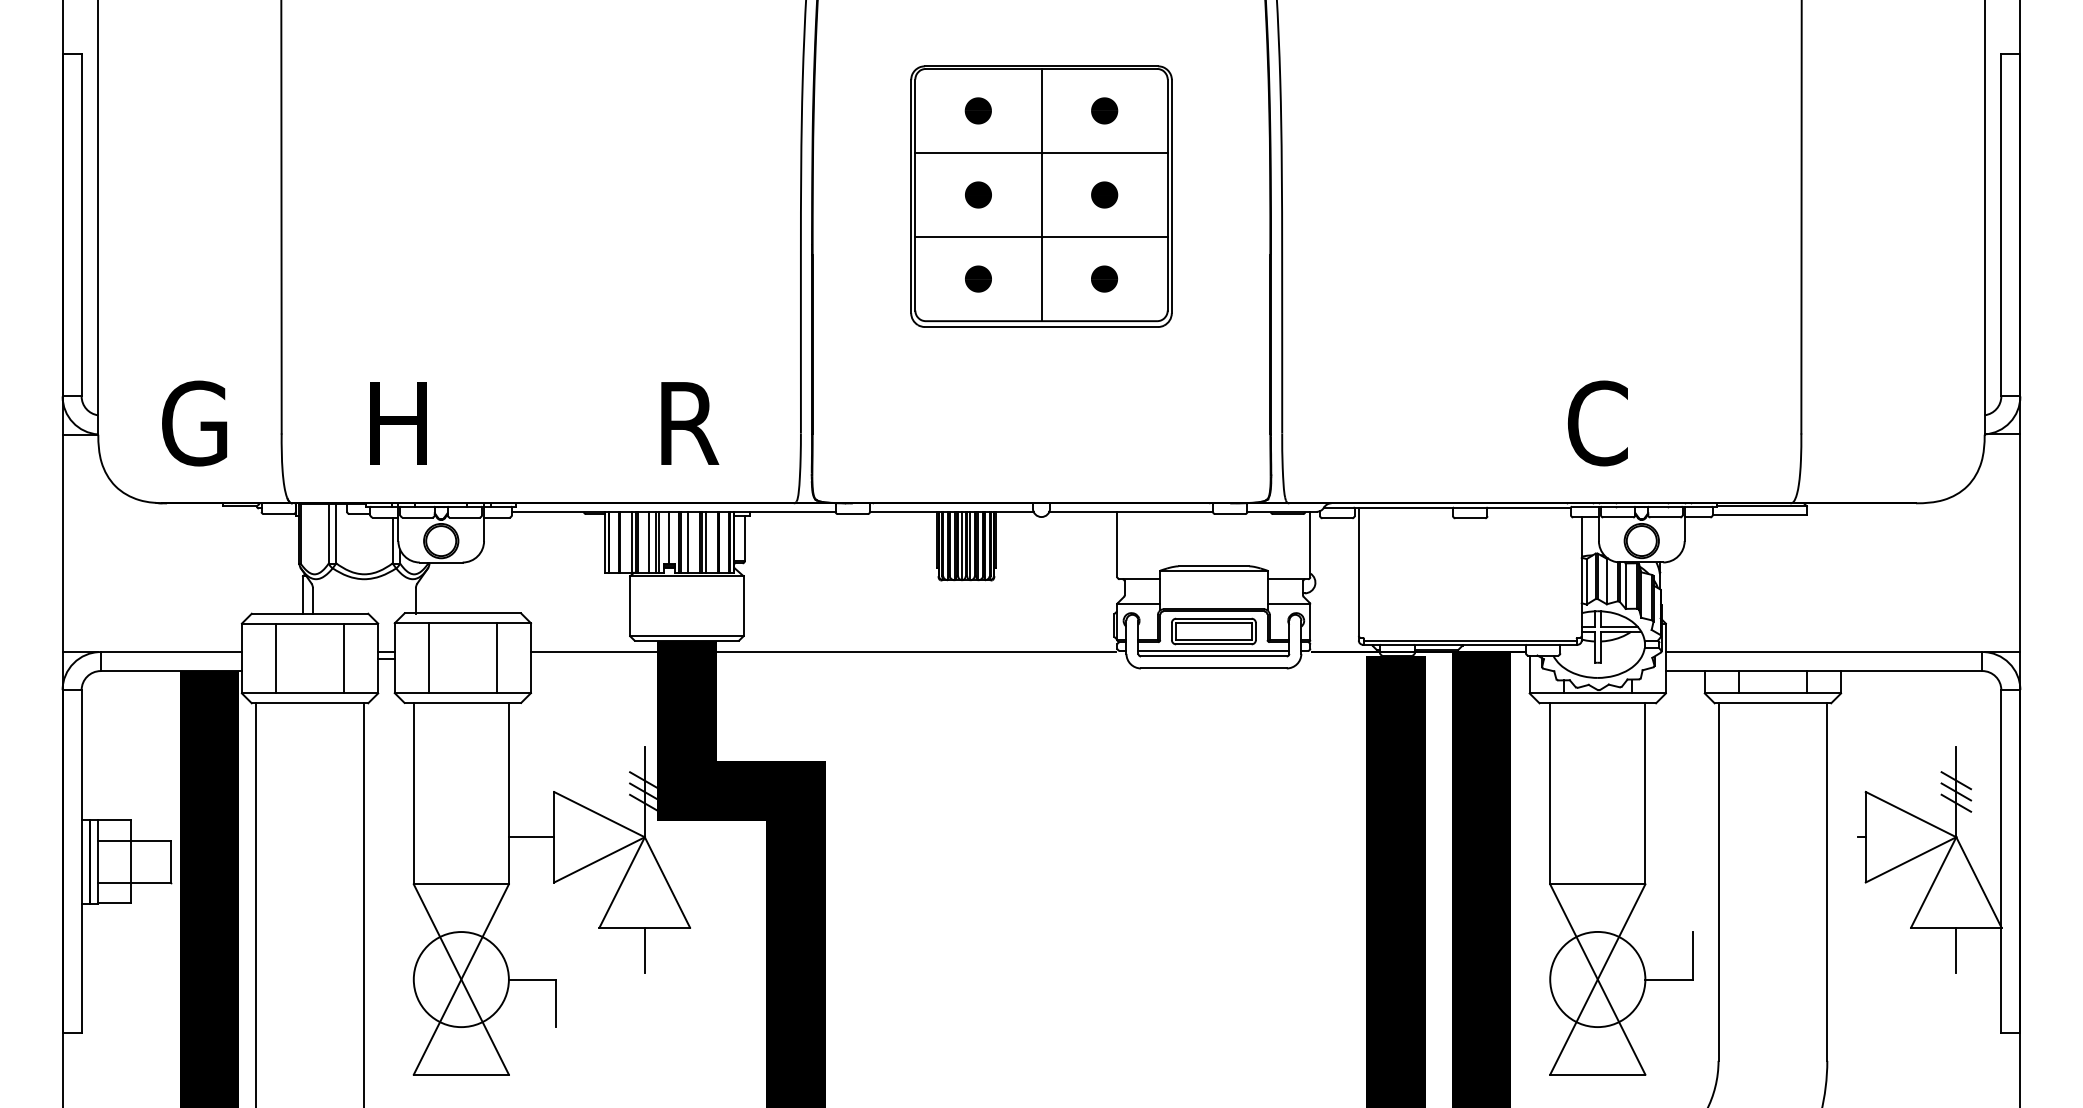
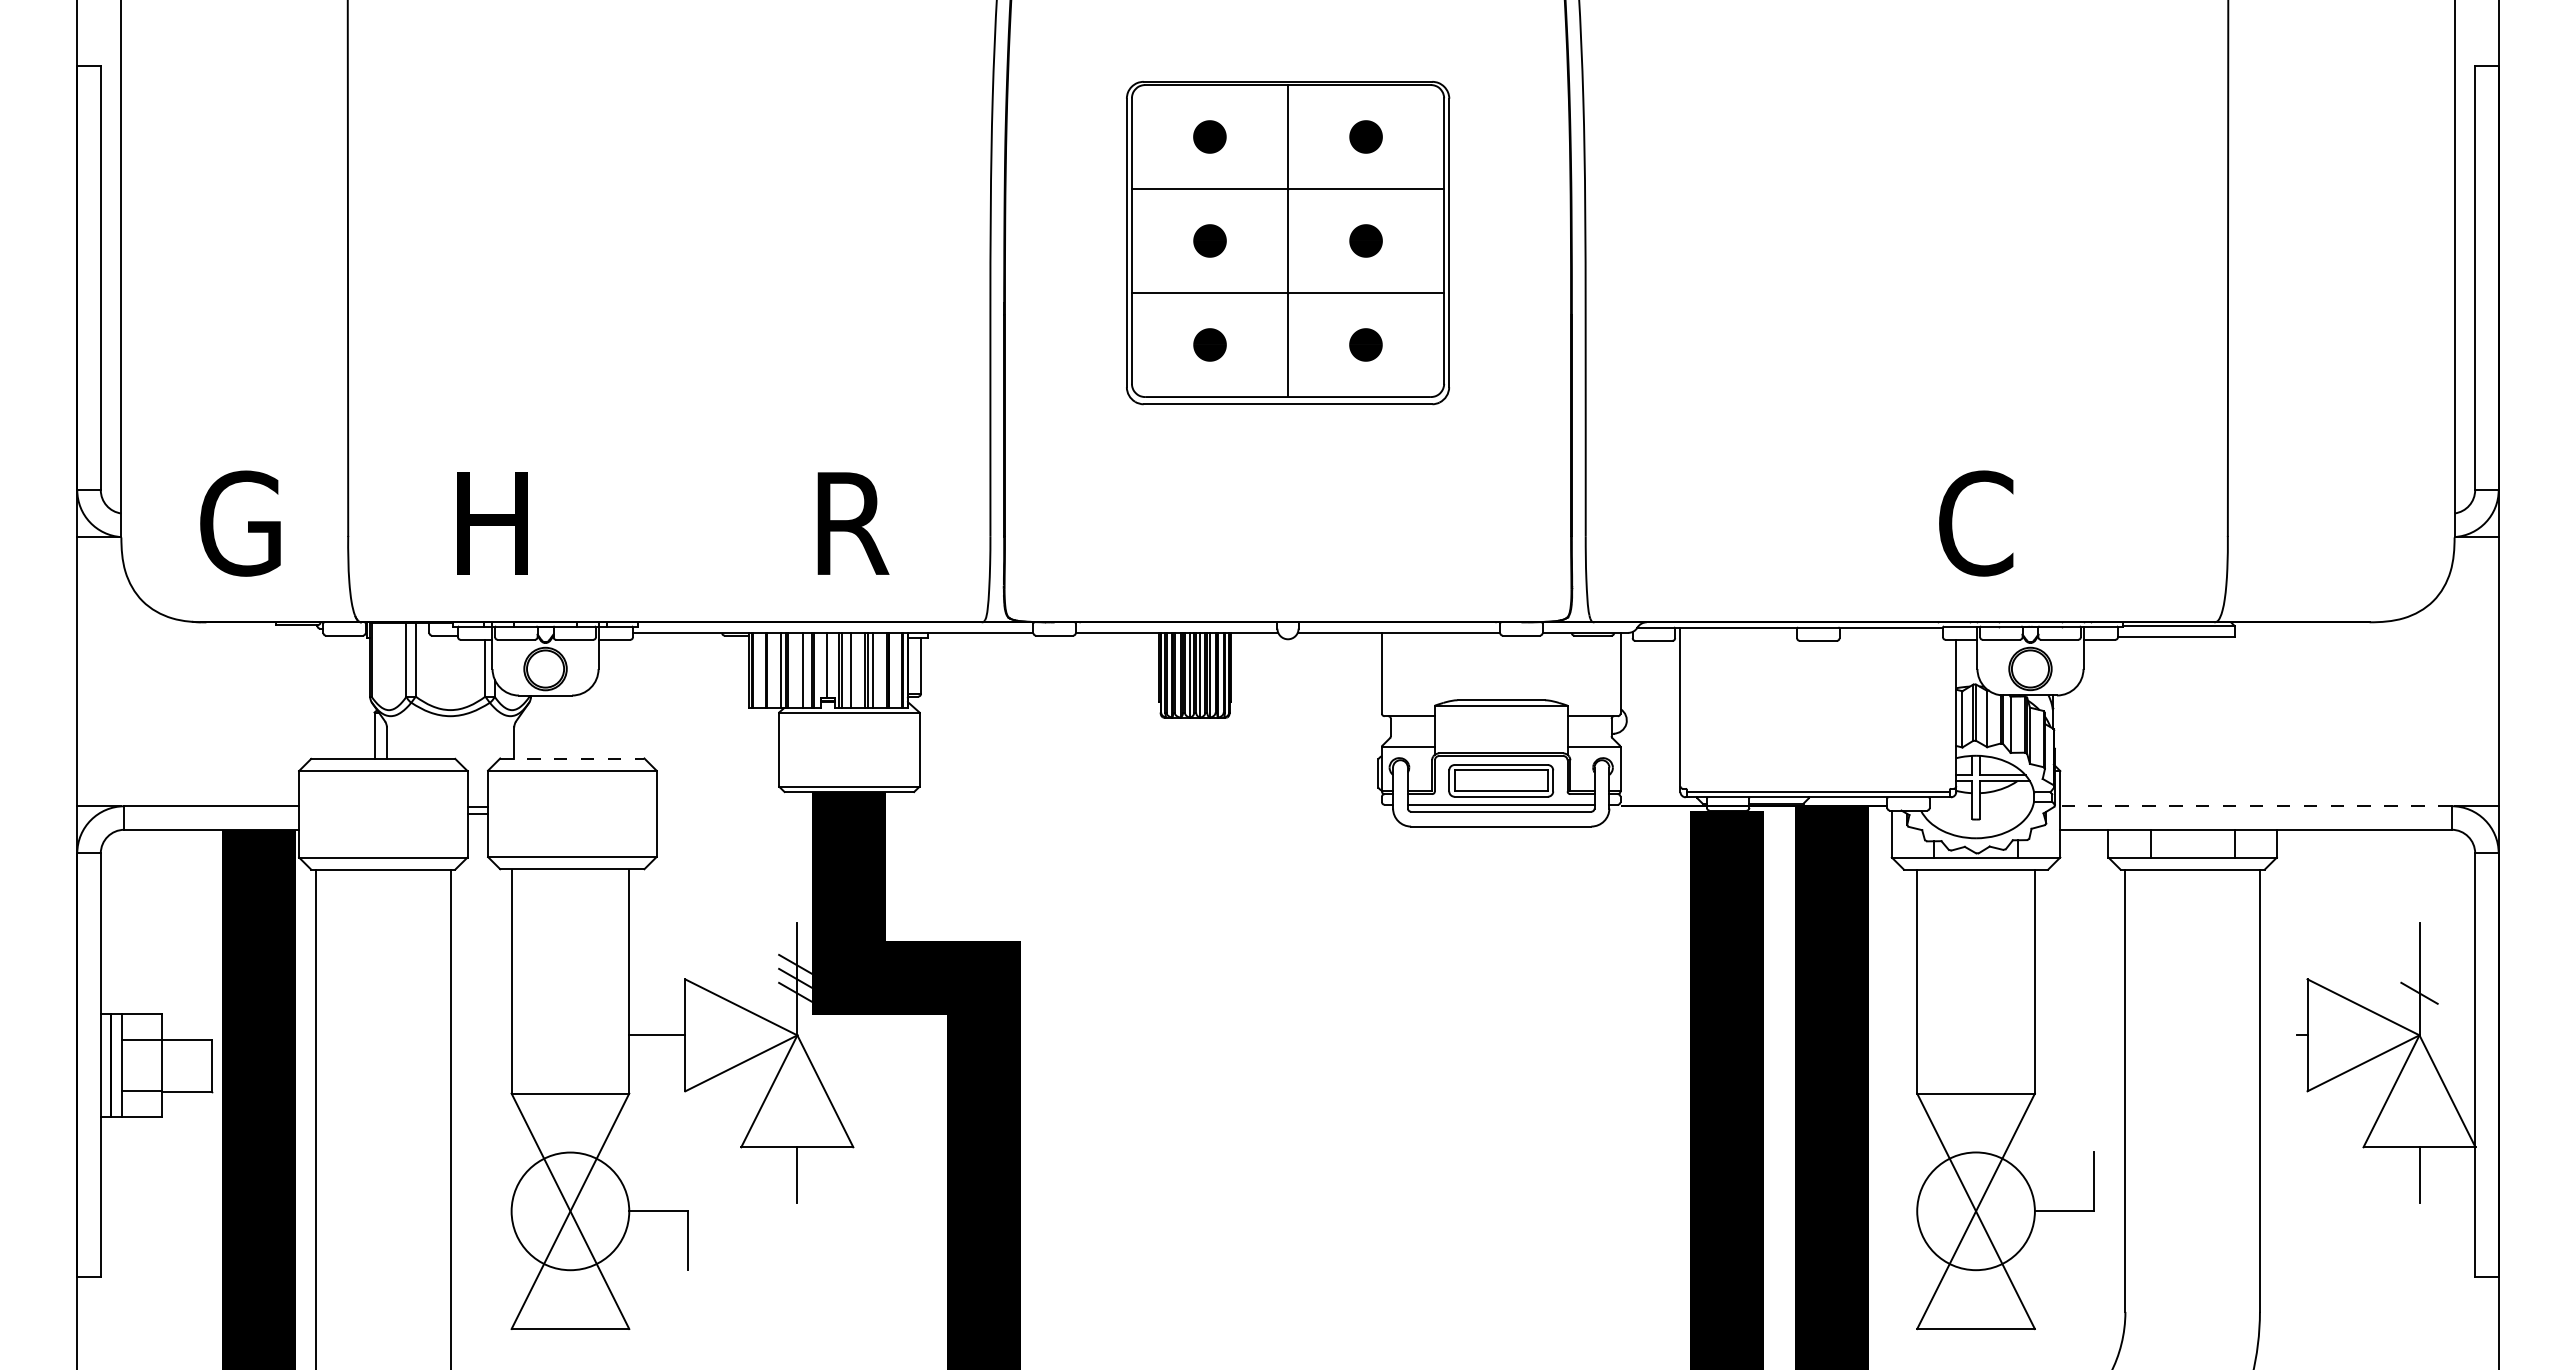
line: (463, 613) -> (572, 758), solid -> dashed
line: (823, 652) -> (1018, 806), removed
line: (1823, 652) -> (2255, 806), solid -> dashed
line: (429, 657) -> (530, 813), removed
line: (496, 657) -> (614, 813), removed
line: (276, 658) -> (341, 814), removed
line: (344, 658) -> (425, 814), removed
line: (1956, 779) -> (2419, 964), removed
line: (1956, 791) -> (2419, 978), removed

